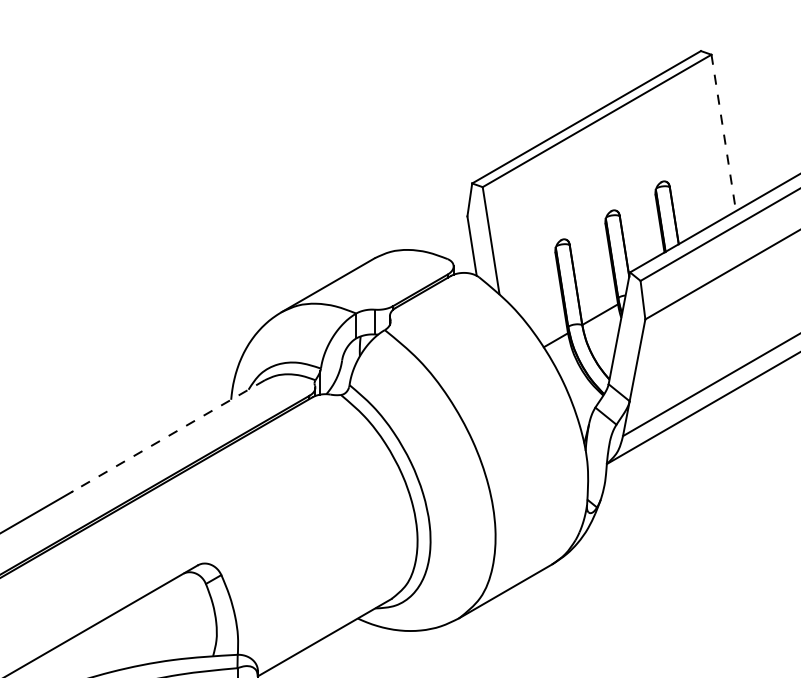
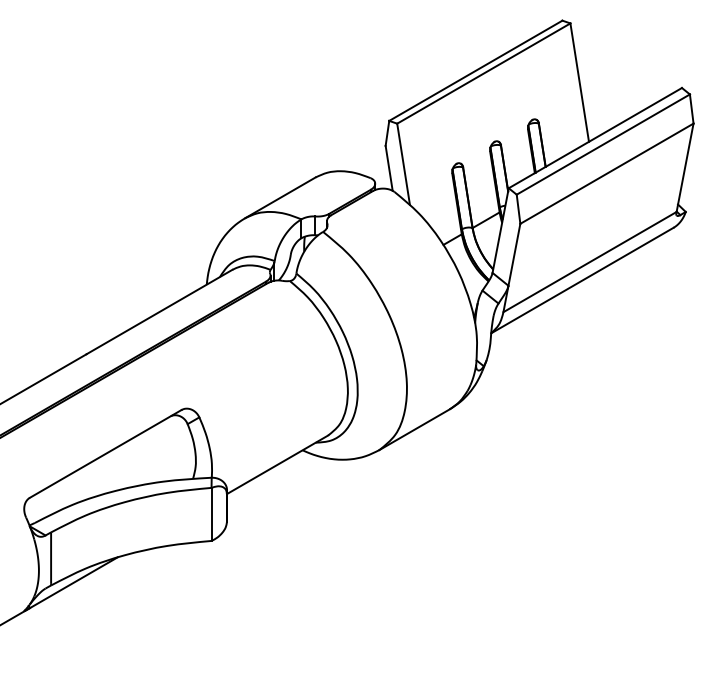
line: (723, 132) -> (579, 82), dashed -> solid
line: (168, 435) -> (159, 311), dashed -> solid

